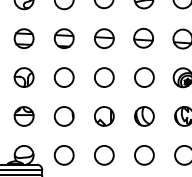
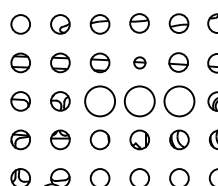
part: (104, 38) -> (139, 62), size x0.6
circle: (63, 77) -> (99, 101), size x1.6
circle: (104, 77) -> (139, 101), size x1.6
circle: (144, 77) -> (179, 101), size x1.6

